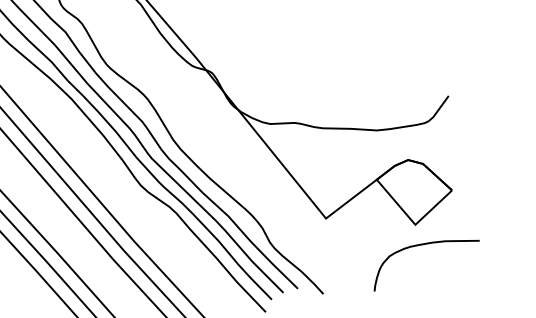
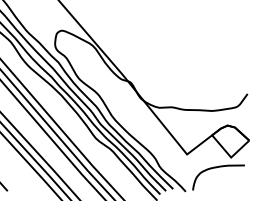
curve: (422, 246) -> (216, 168), moved

